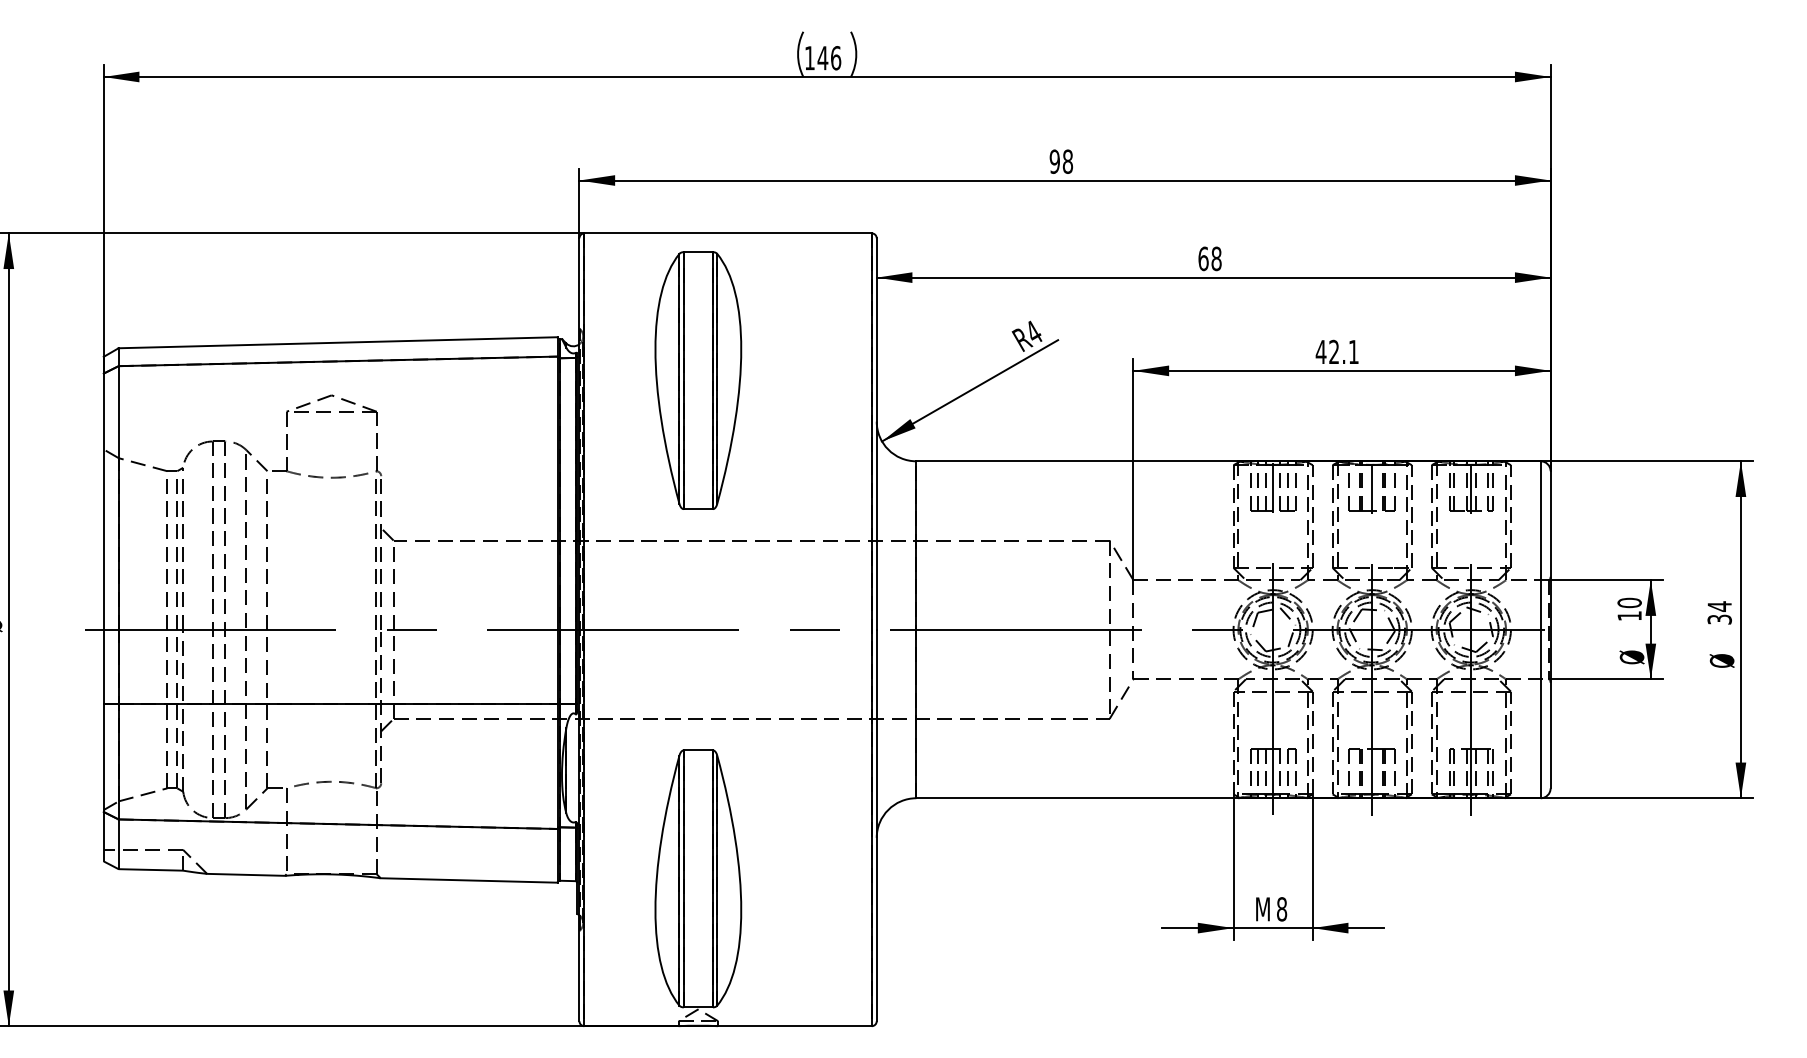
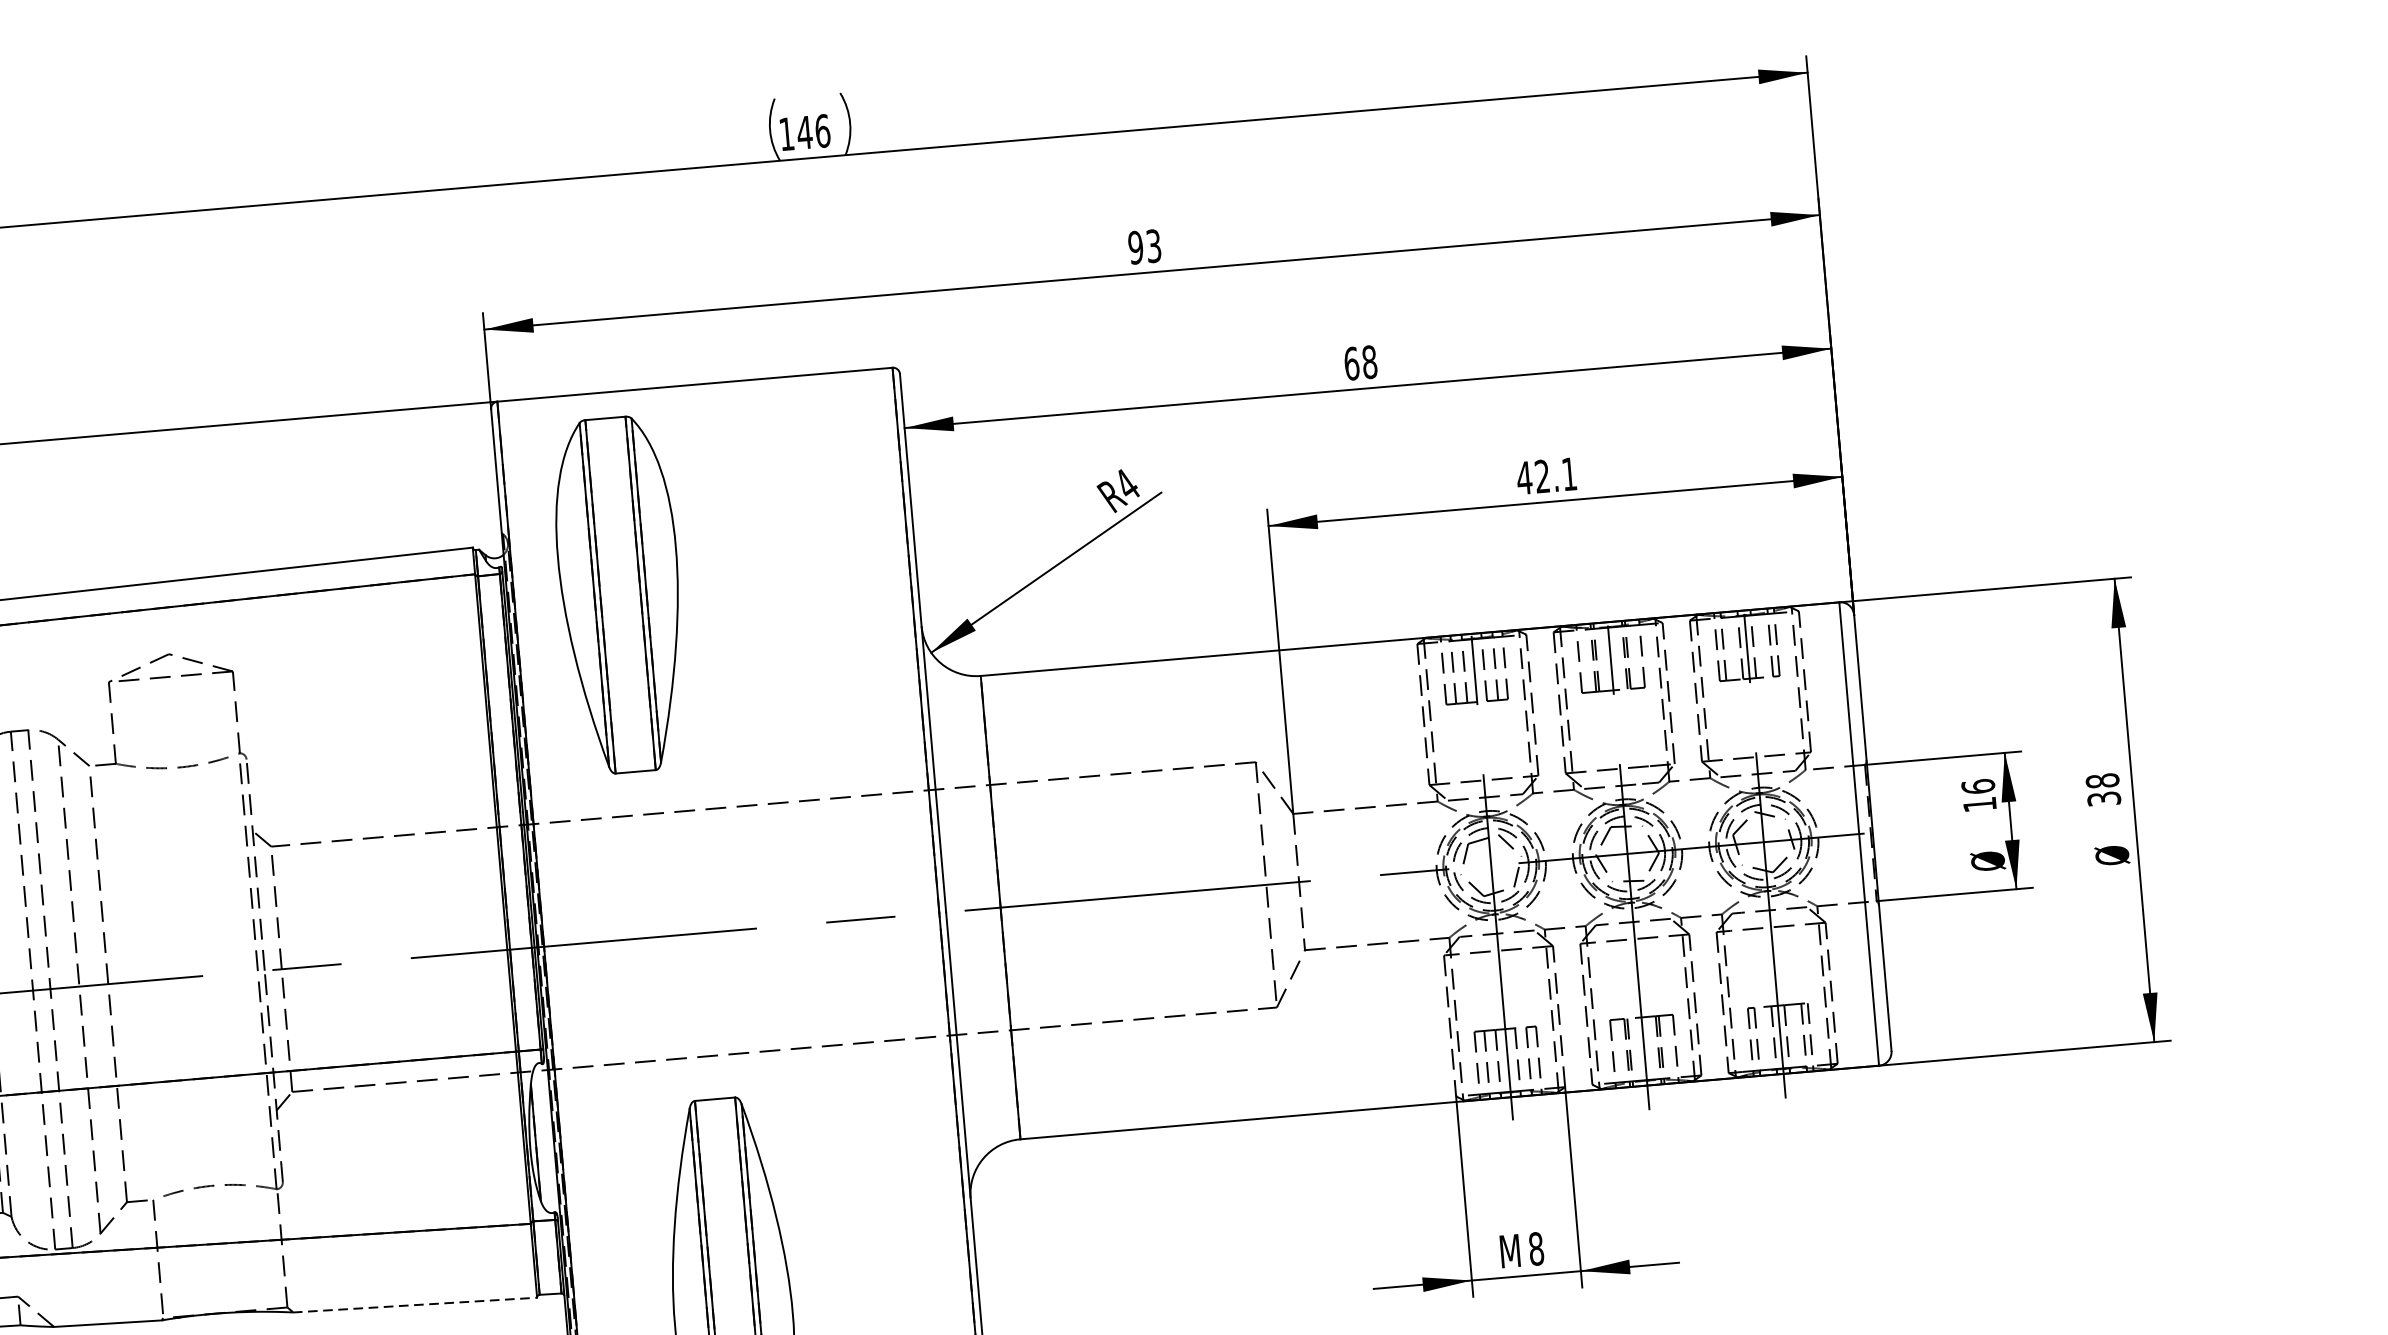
text: (1067, 161) -> (1153, 245), 98 -> 93
part: (698, 380) -> (620, 594), moved
text: (1629, 602) -> (1978, 786), 10 -> 16
text: (1719, 606) -> (2102, 780), 34 -> 38
line: (469, 880) -> (415, 1305), solid -> dashed

